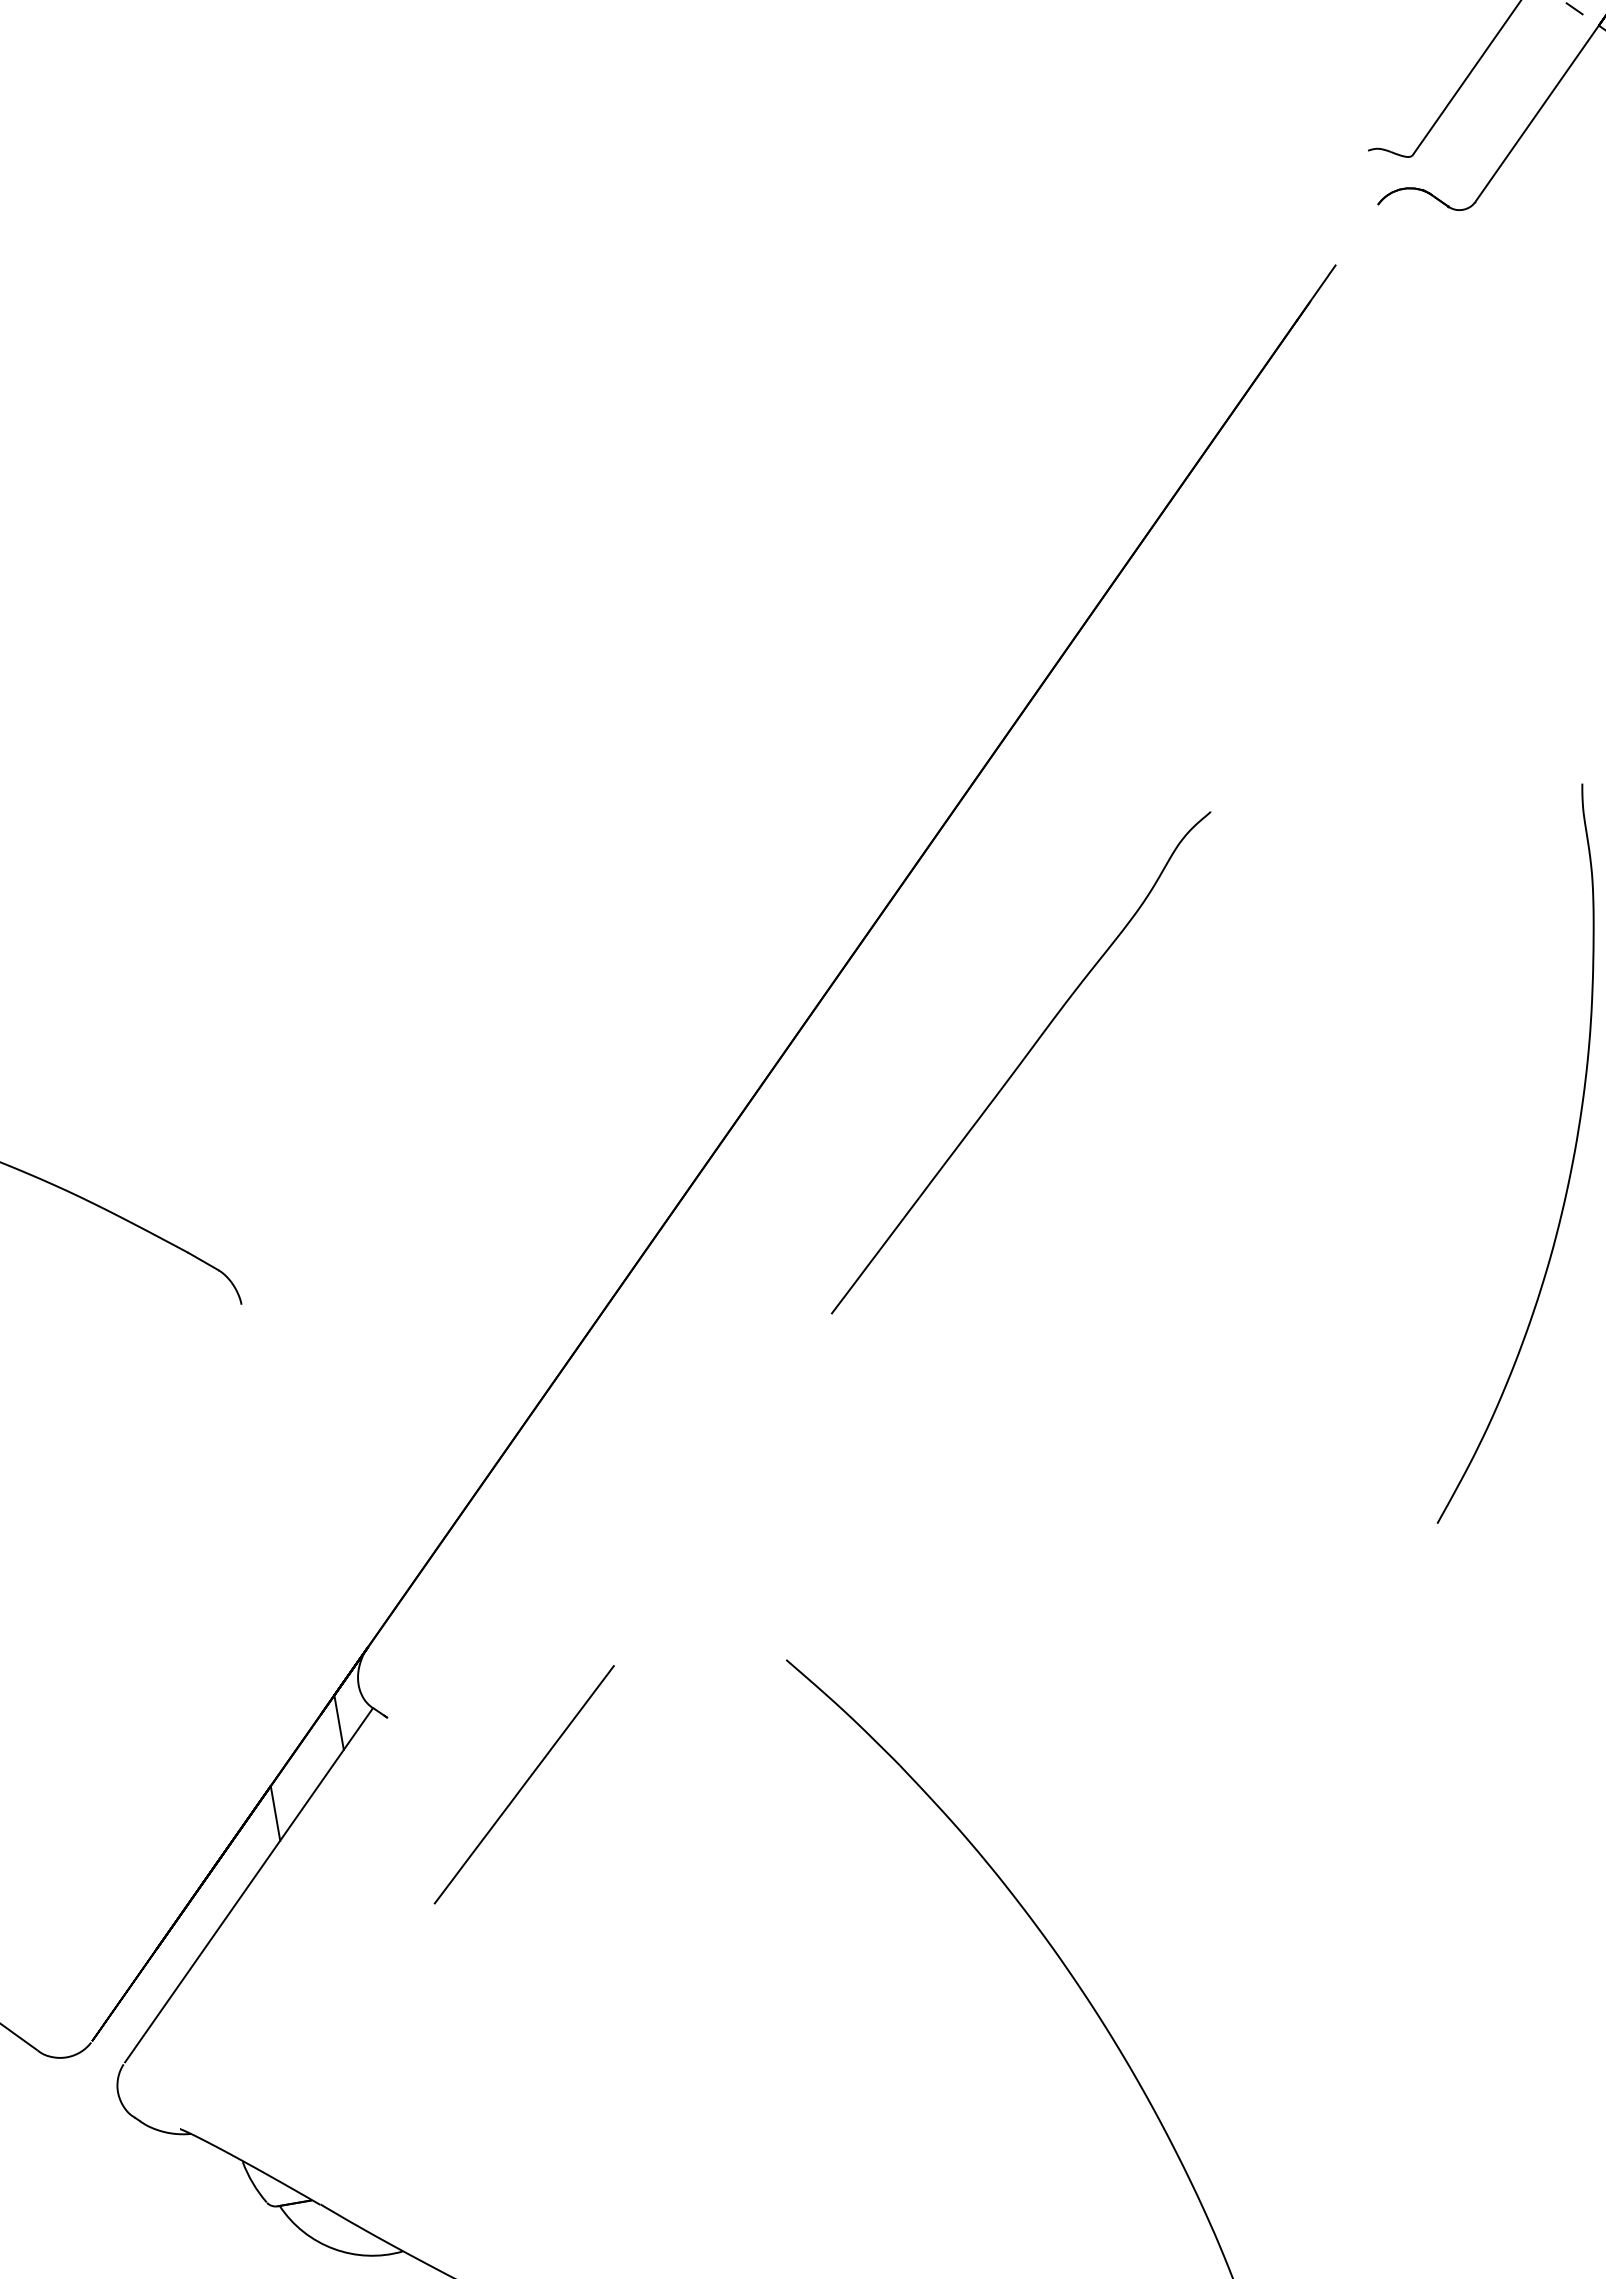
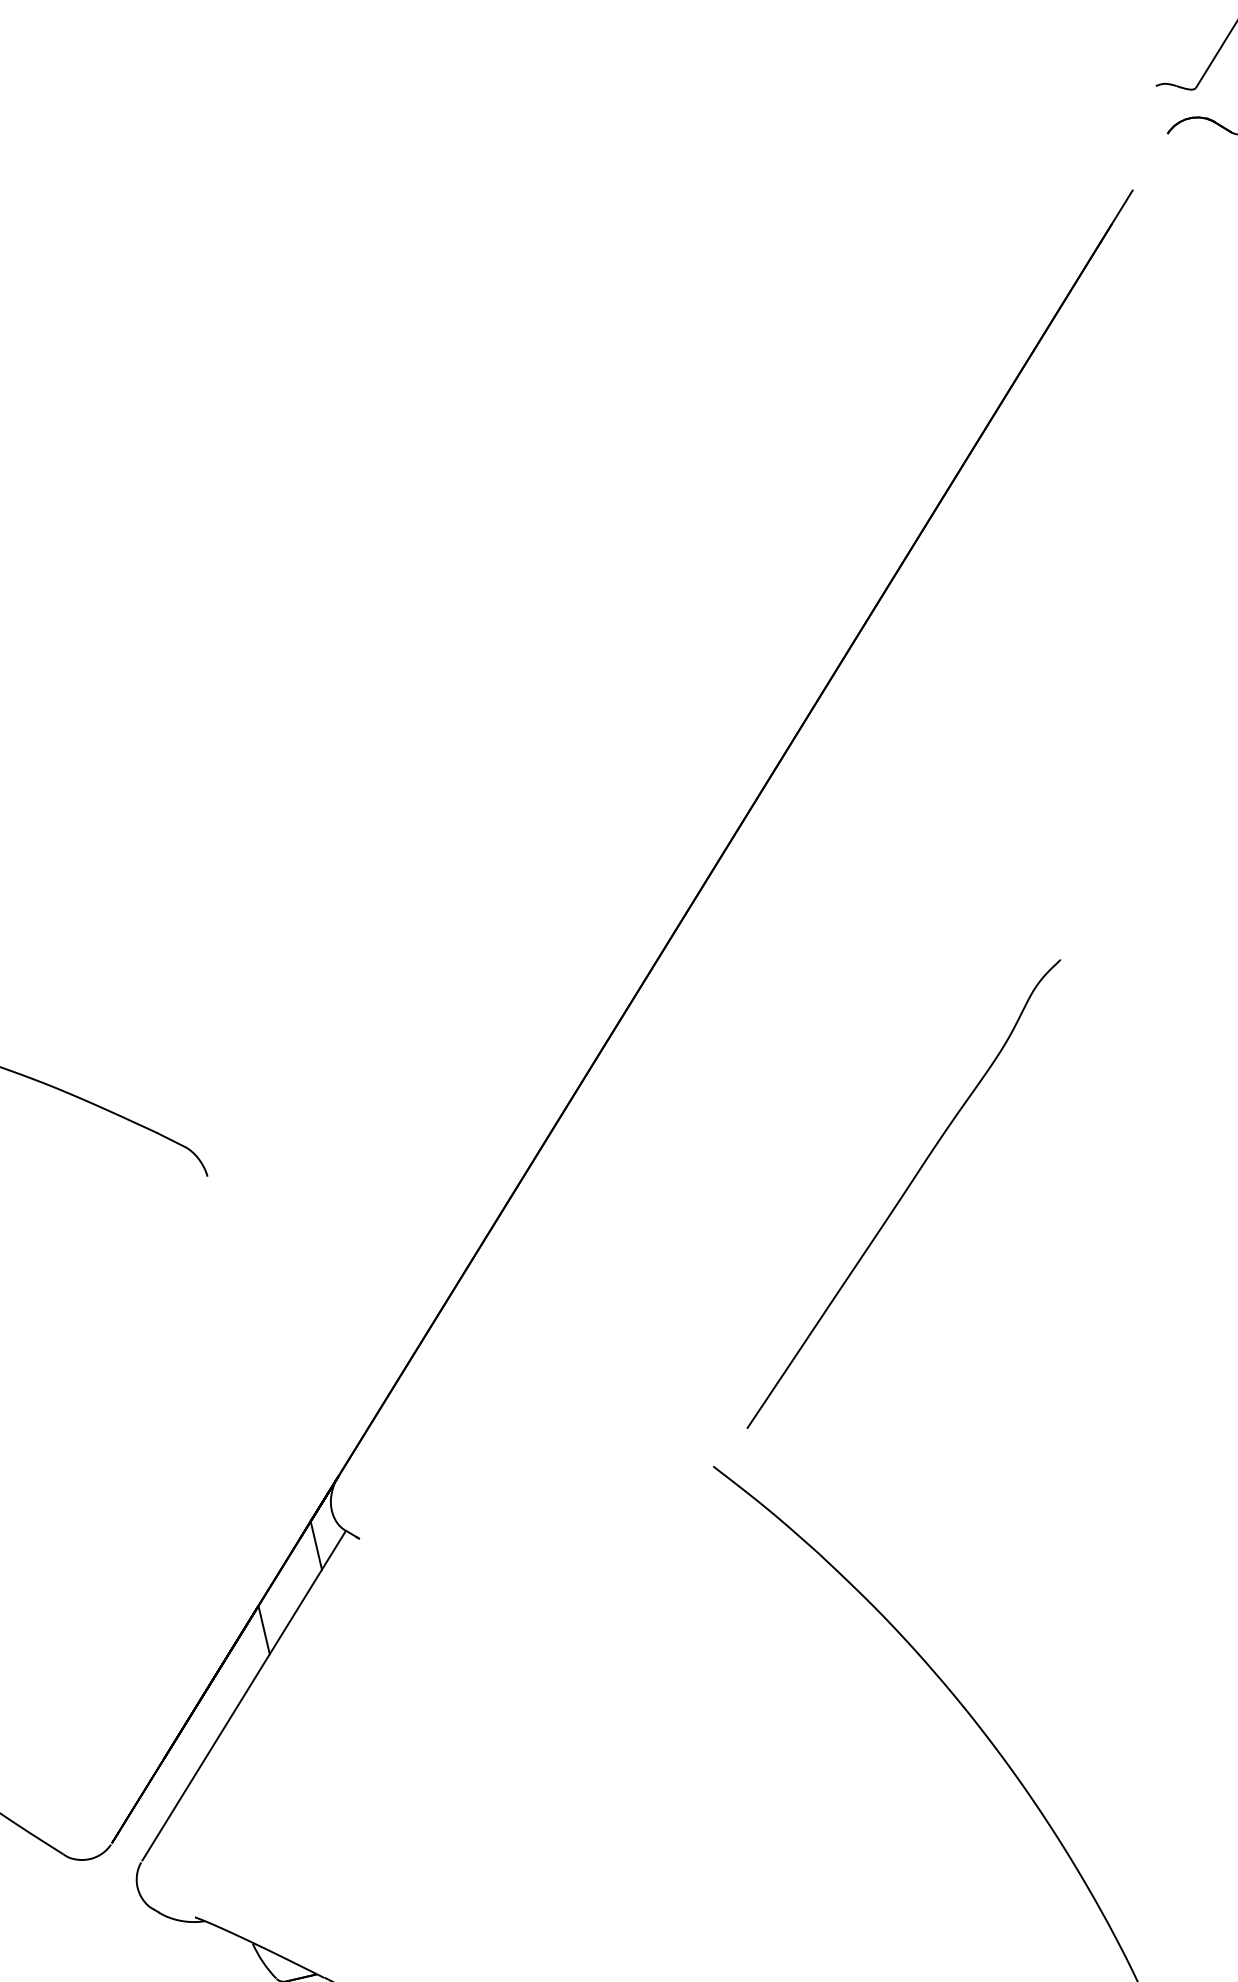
curve: (1021, 1062) -> (904, 1193), moved
line: (523, 1784) -> (484, 1591), removed

